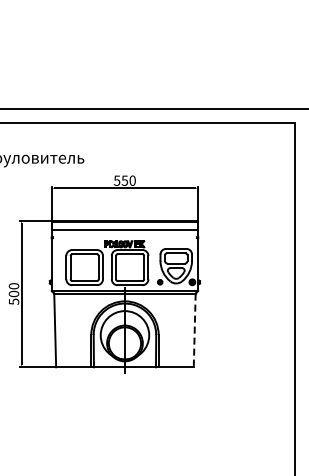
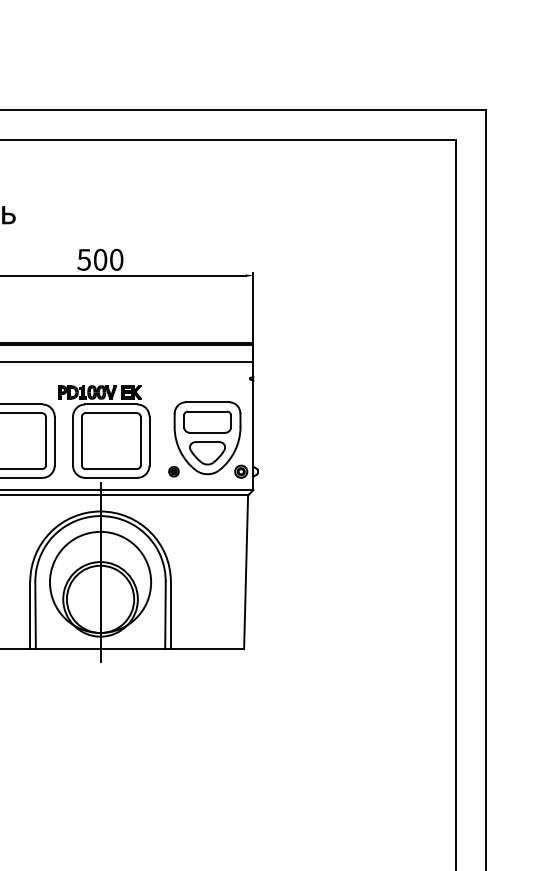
text: (124, 180) -> (99, 259), 550 -> 500
line: (194, 330) -> (245, 572), dashed -> solid

